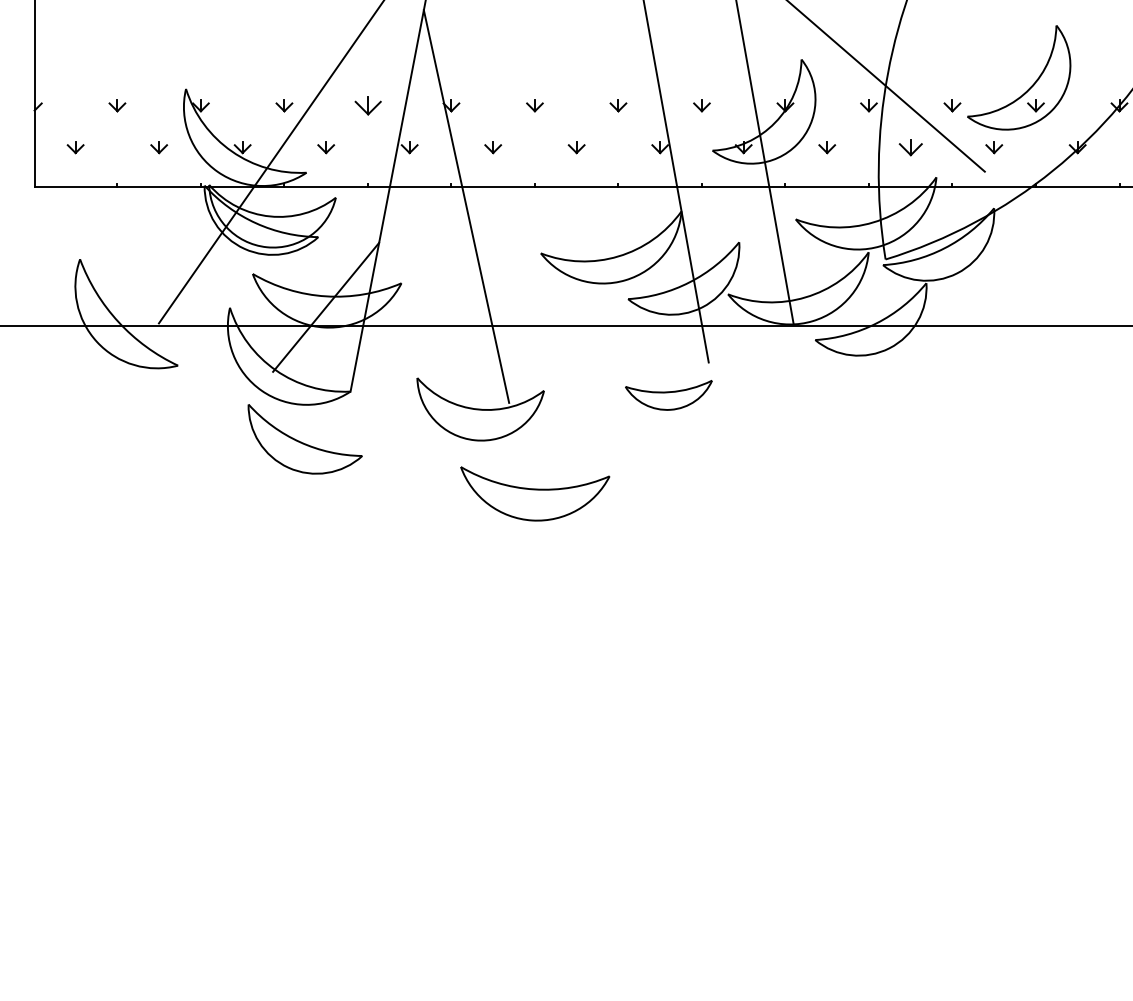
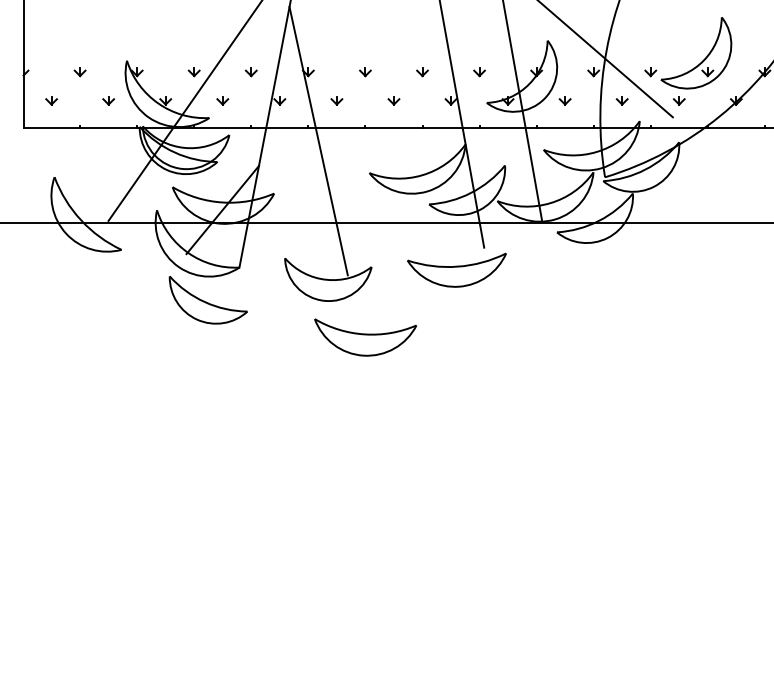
part: (366, 106) -> (250, 72), size x0.62
part: (909, 147) -> (621, 100), size x0.71
part: (668, 394) -> (456, 269), size x1.67

